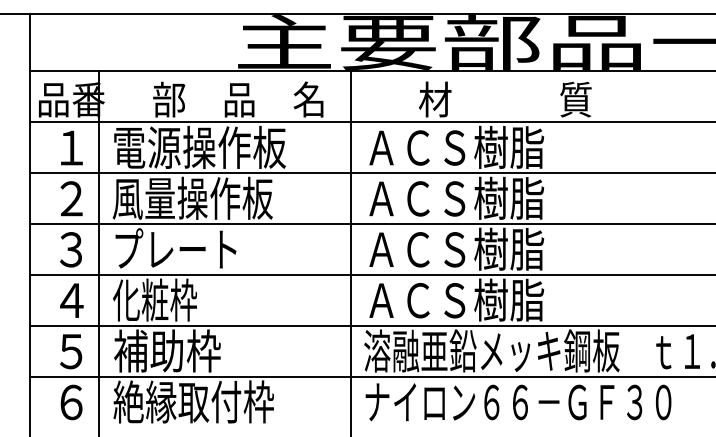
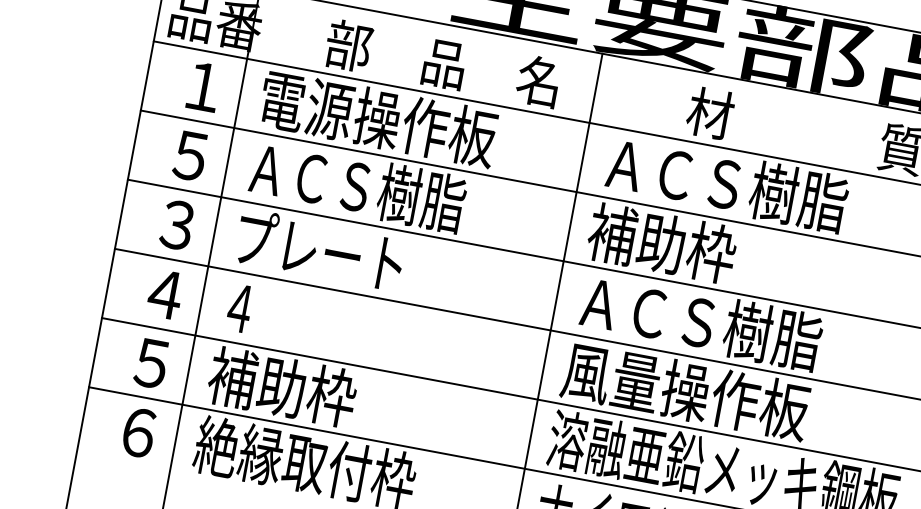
text: (192, 197) -> (355, 184), 風量操作板 -> ＡＣＳ樹脂
text: (454, 197) -> (711, 251), ＡＣＳ樹脂 -> 補助枠
text: (71, 198) -> (190, 155), ２ -> ５
text: (155, 299) -> (279, 314), 化粧枠 -> ４
text: (454, 299) -> (685, 390), ＡＣＳ樹脂 -> 風量操作板

